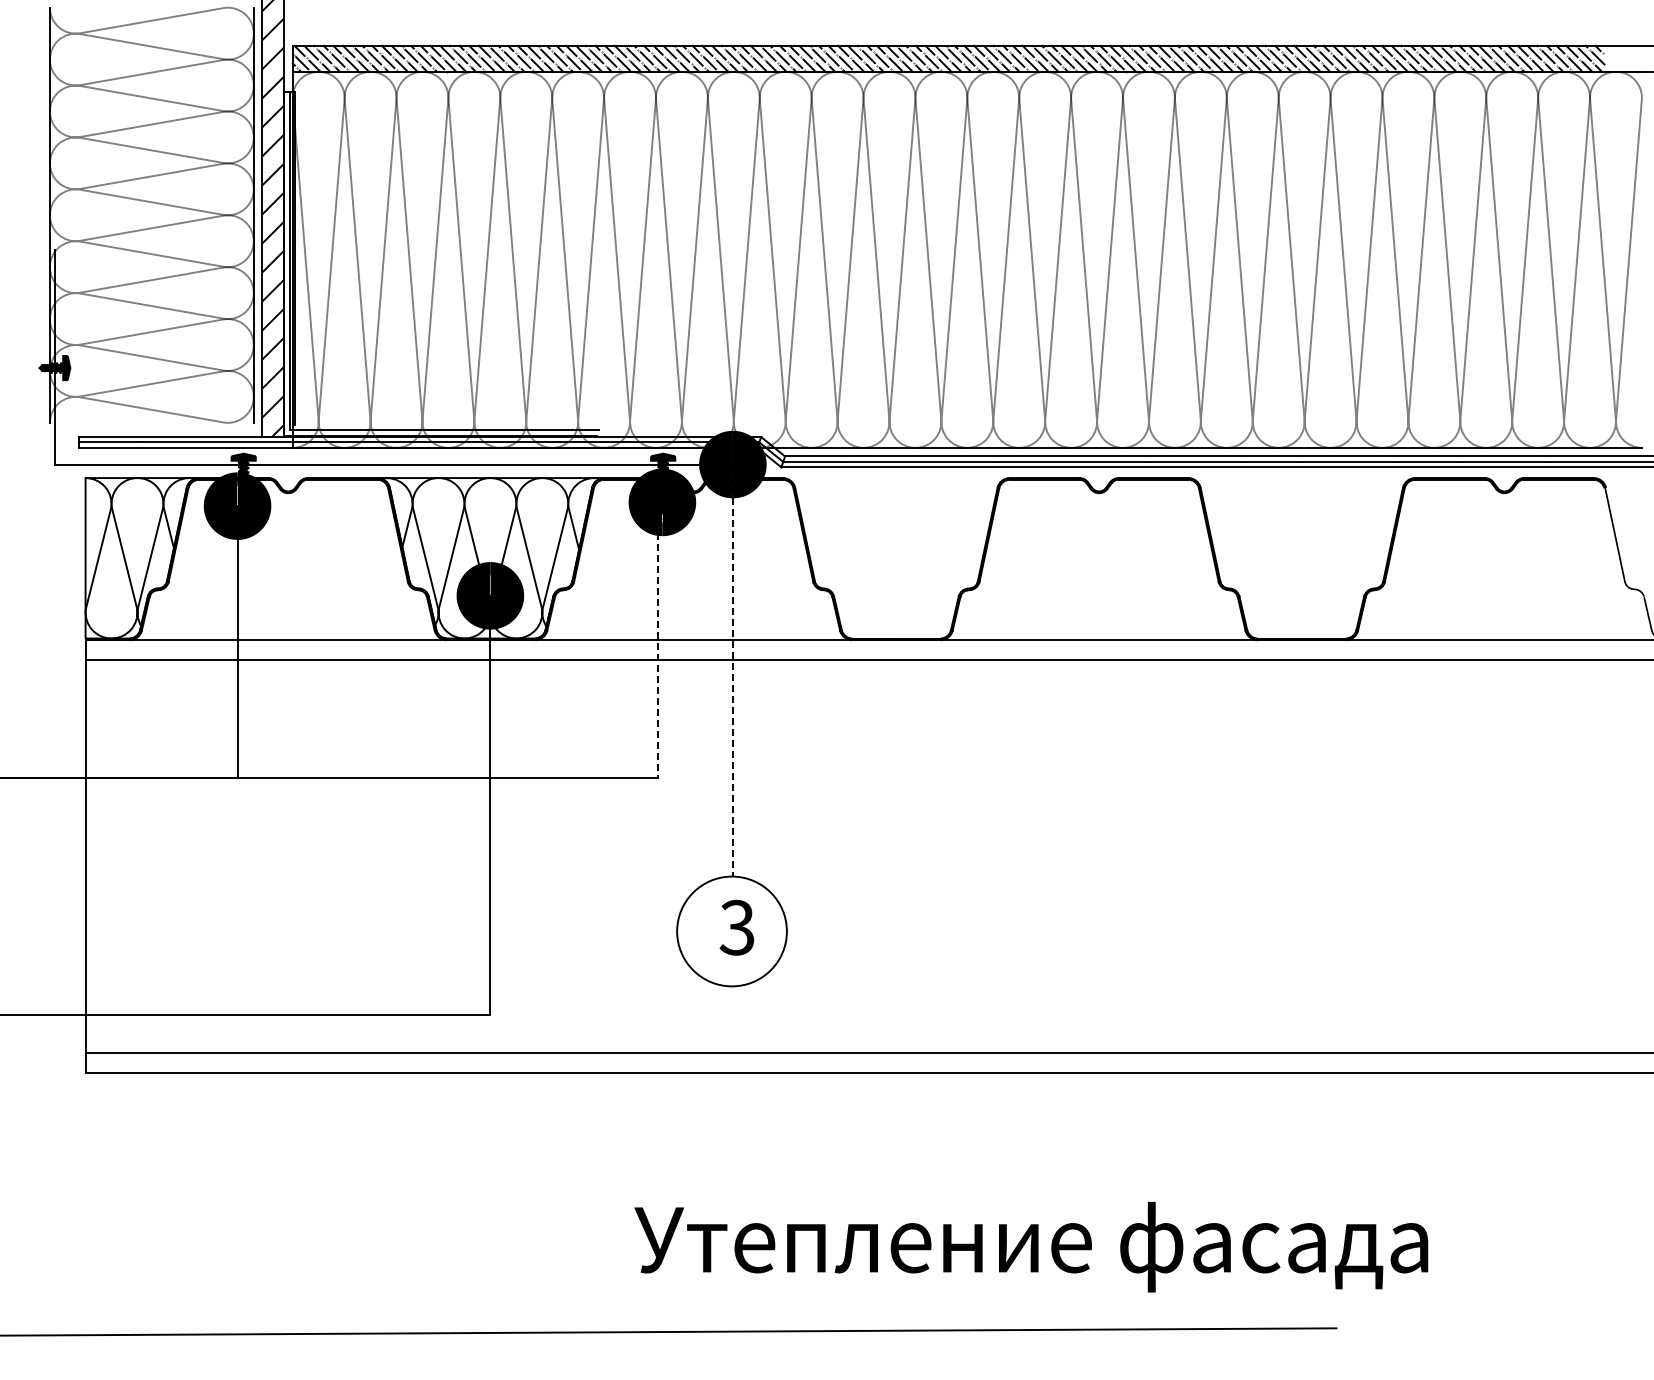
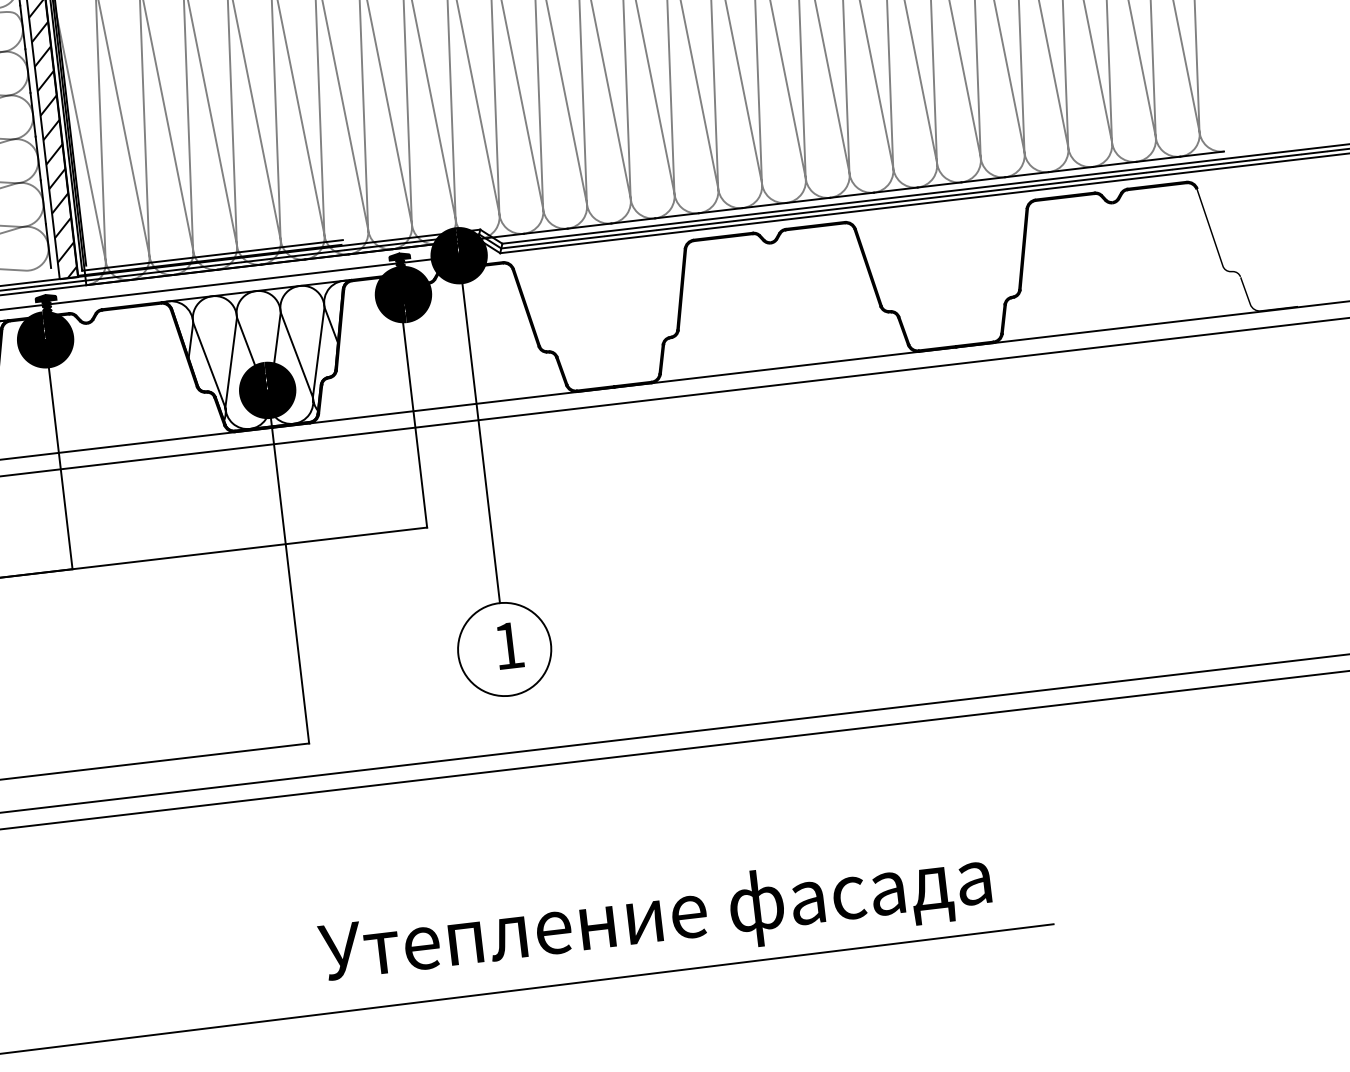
line: (658, 644) -> (414, 414), dashed -> solid
line: (732, 671) -> (479, 430), dashed -> solid
text: (736, 927) -> (508, 645), 3 -> 1
text: (1031, 1247) -> (655, 920), moved

